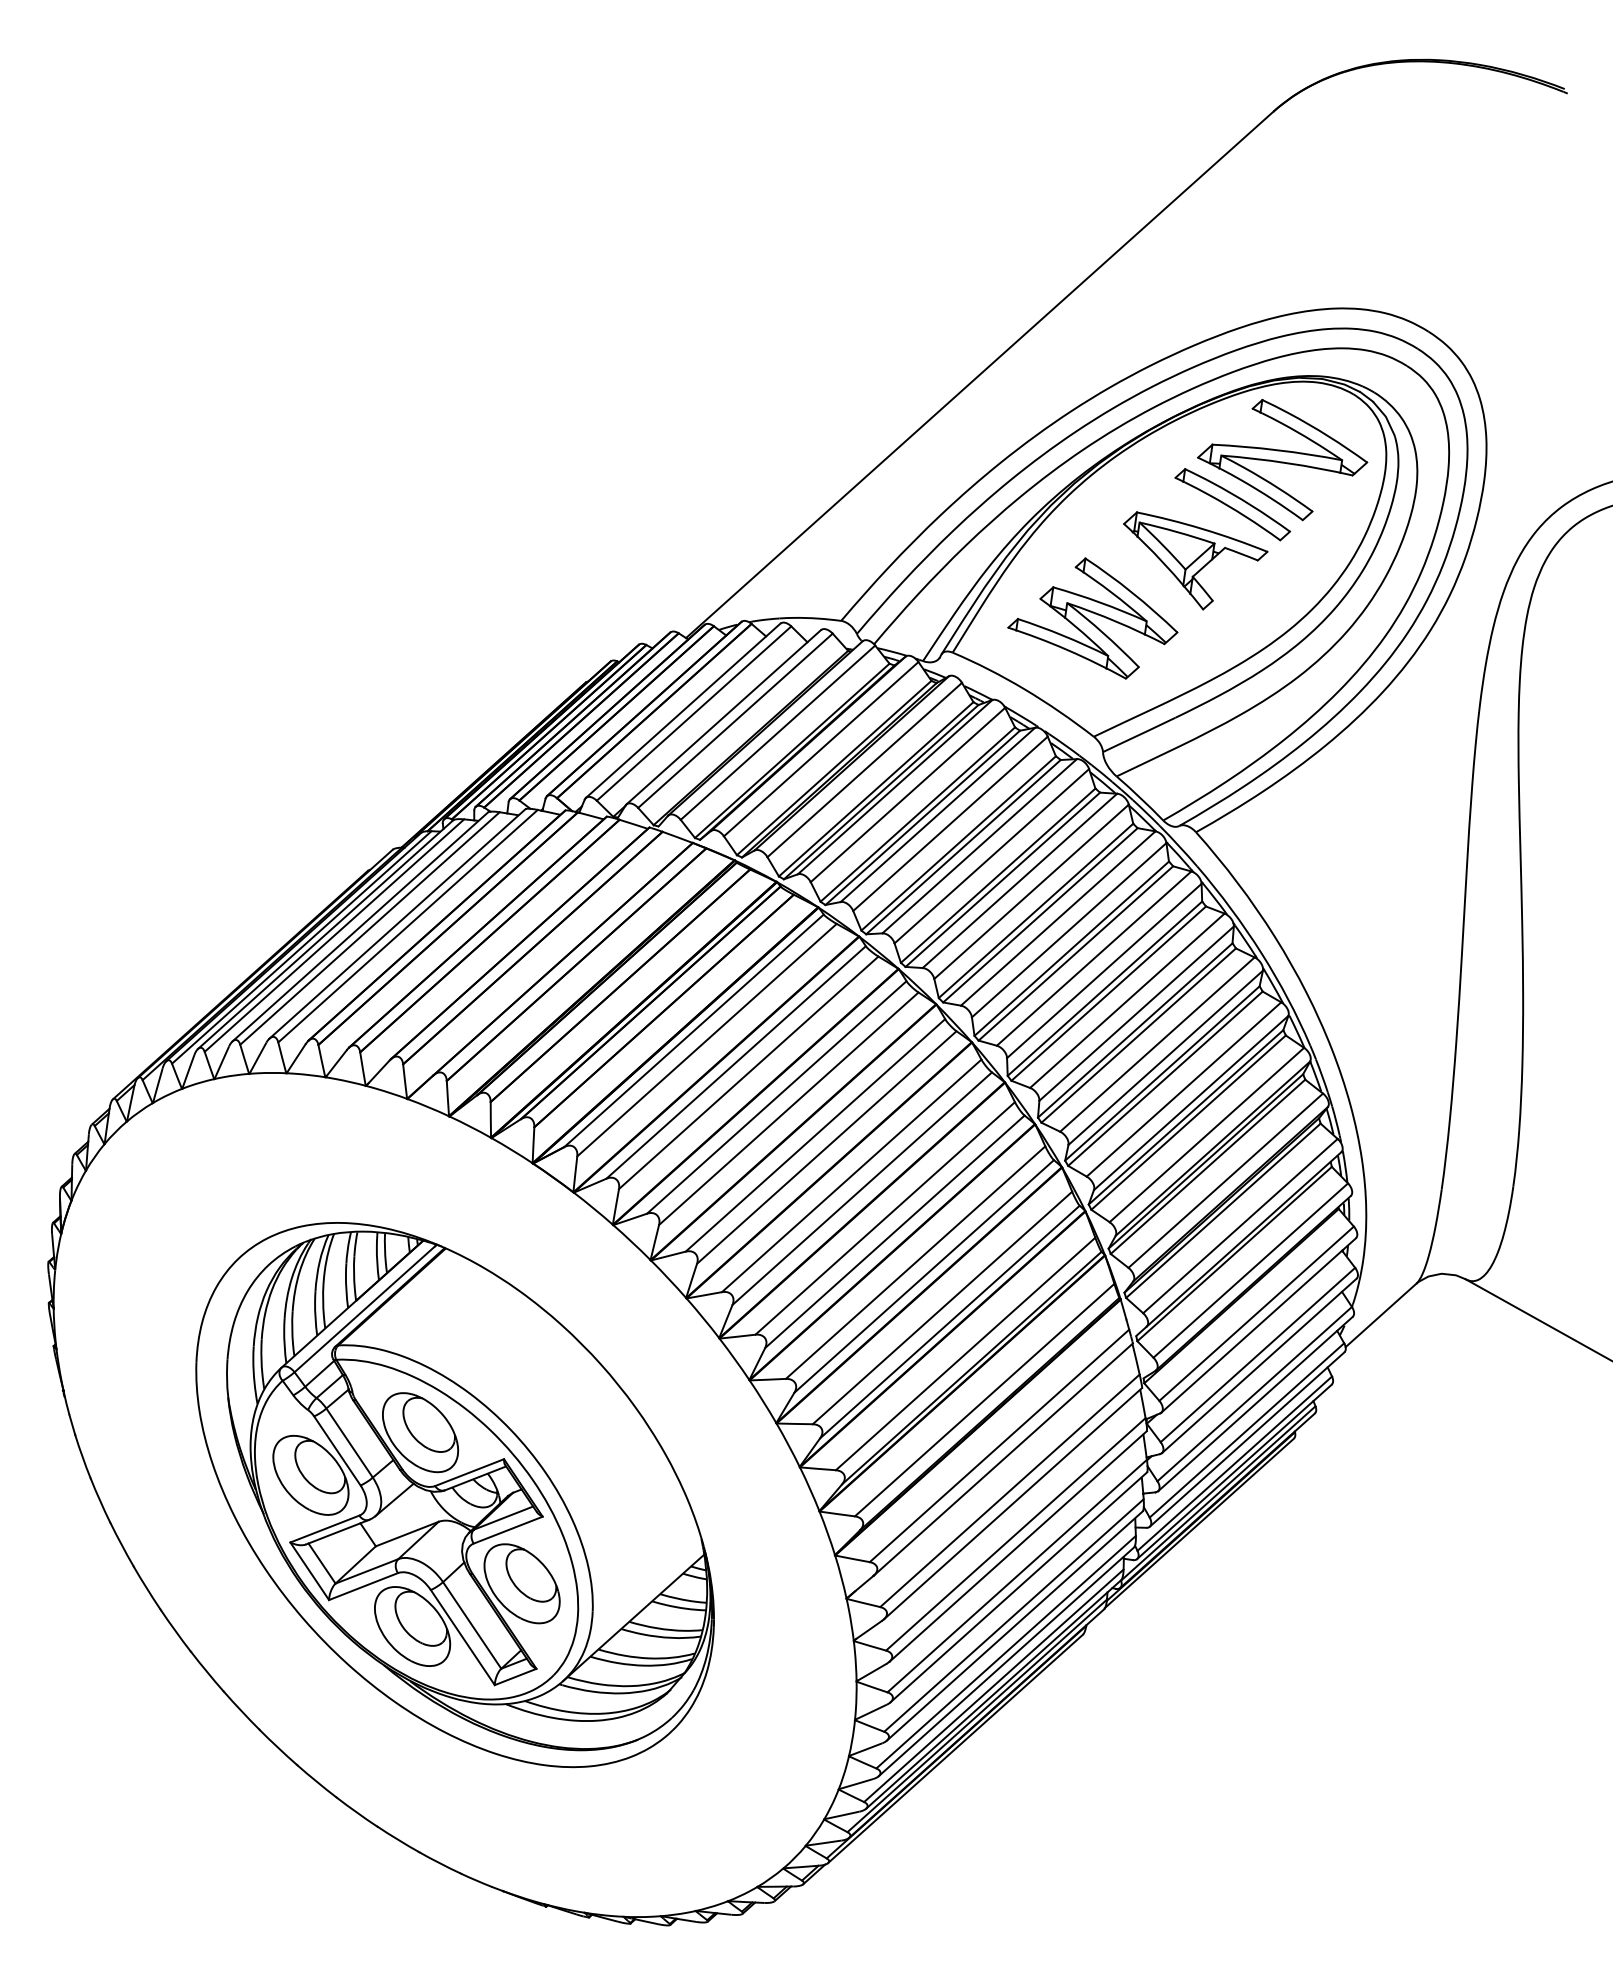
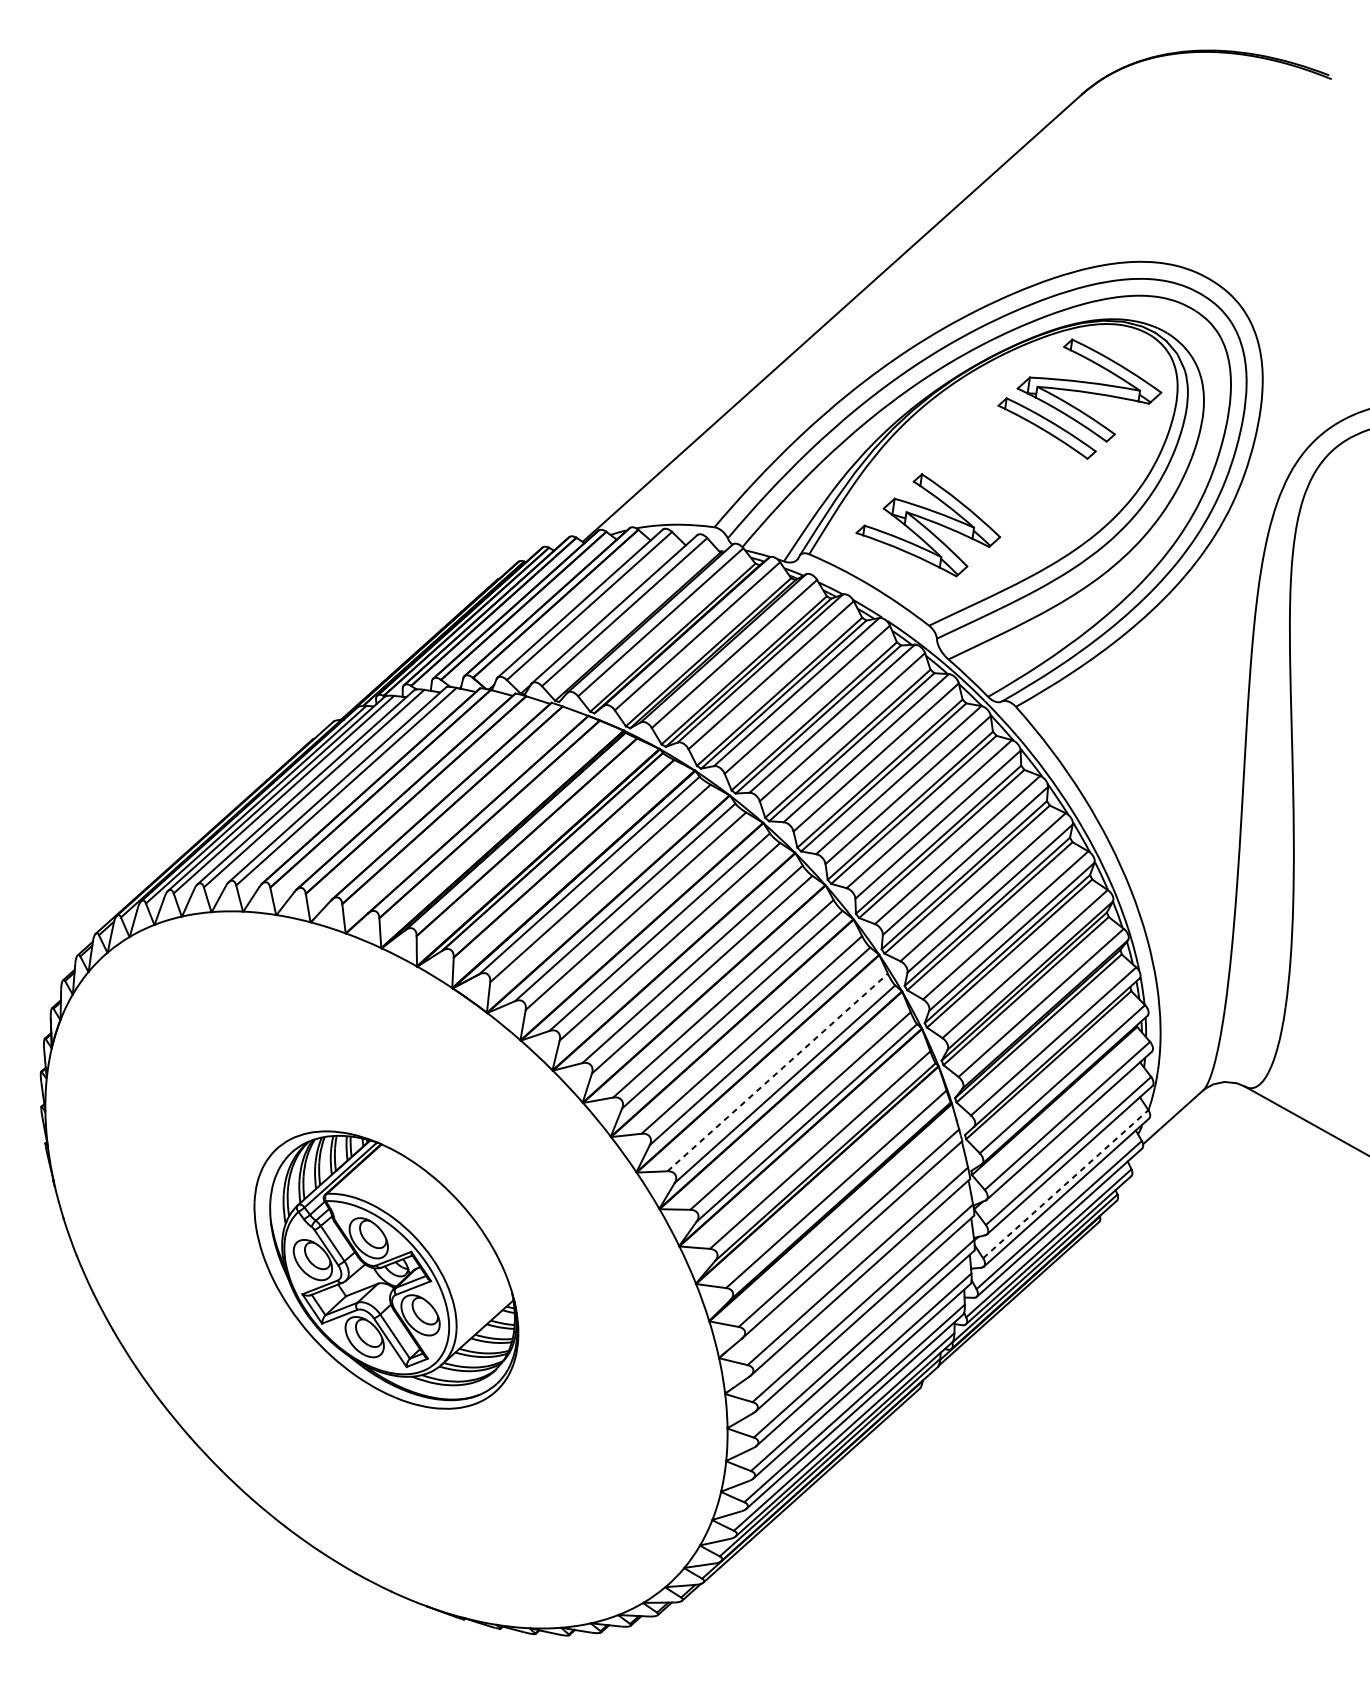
part: (1195, 560) -> (1015, 475), removed
line: (915, 1262) -> (777, 1072), solid -> dashed
line: (1254, 1394) -> (1065, 1184), solid -> dashed
part: (454, 1495) -> (385, 1270), size x0.6

